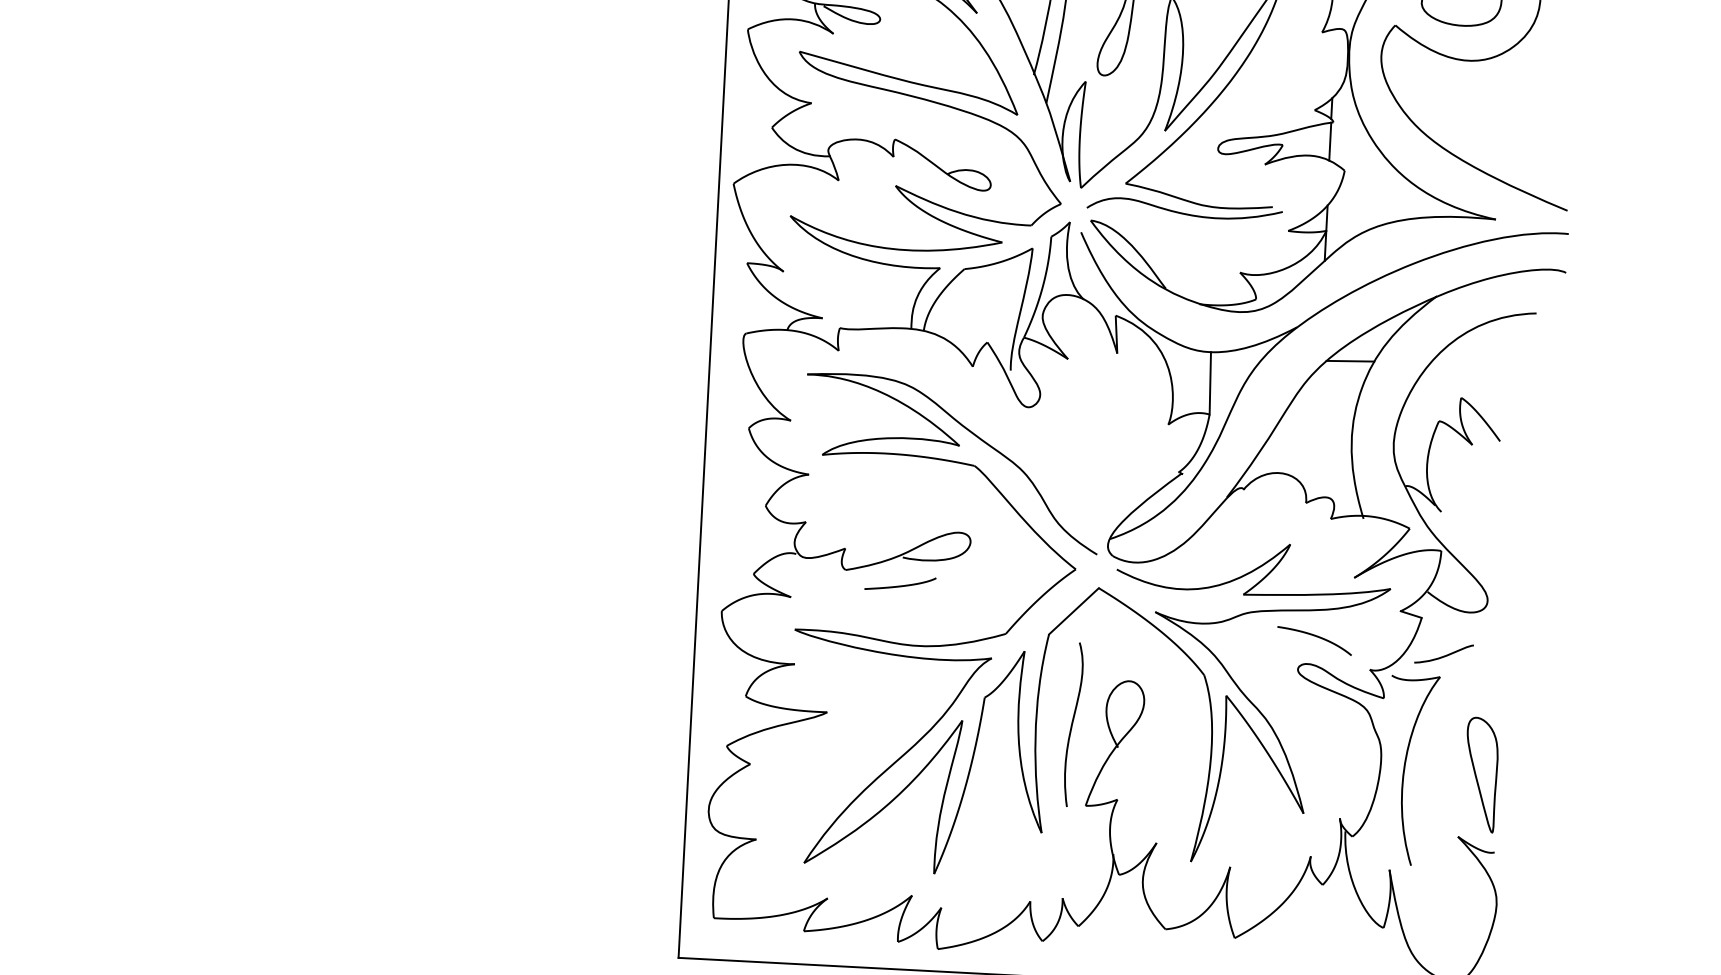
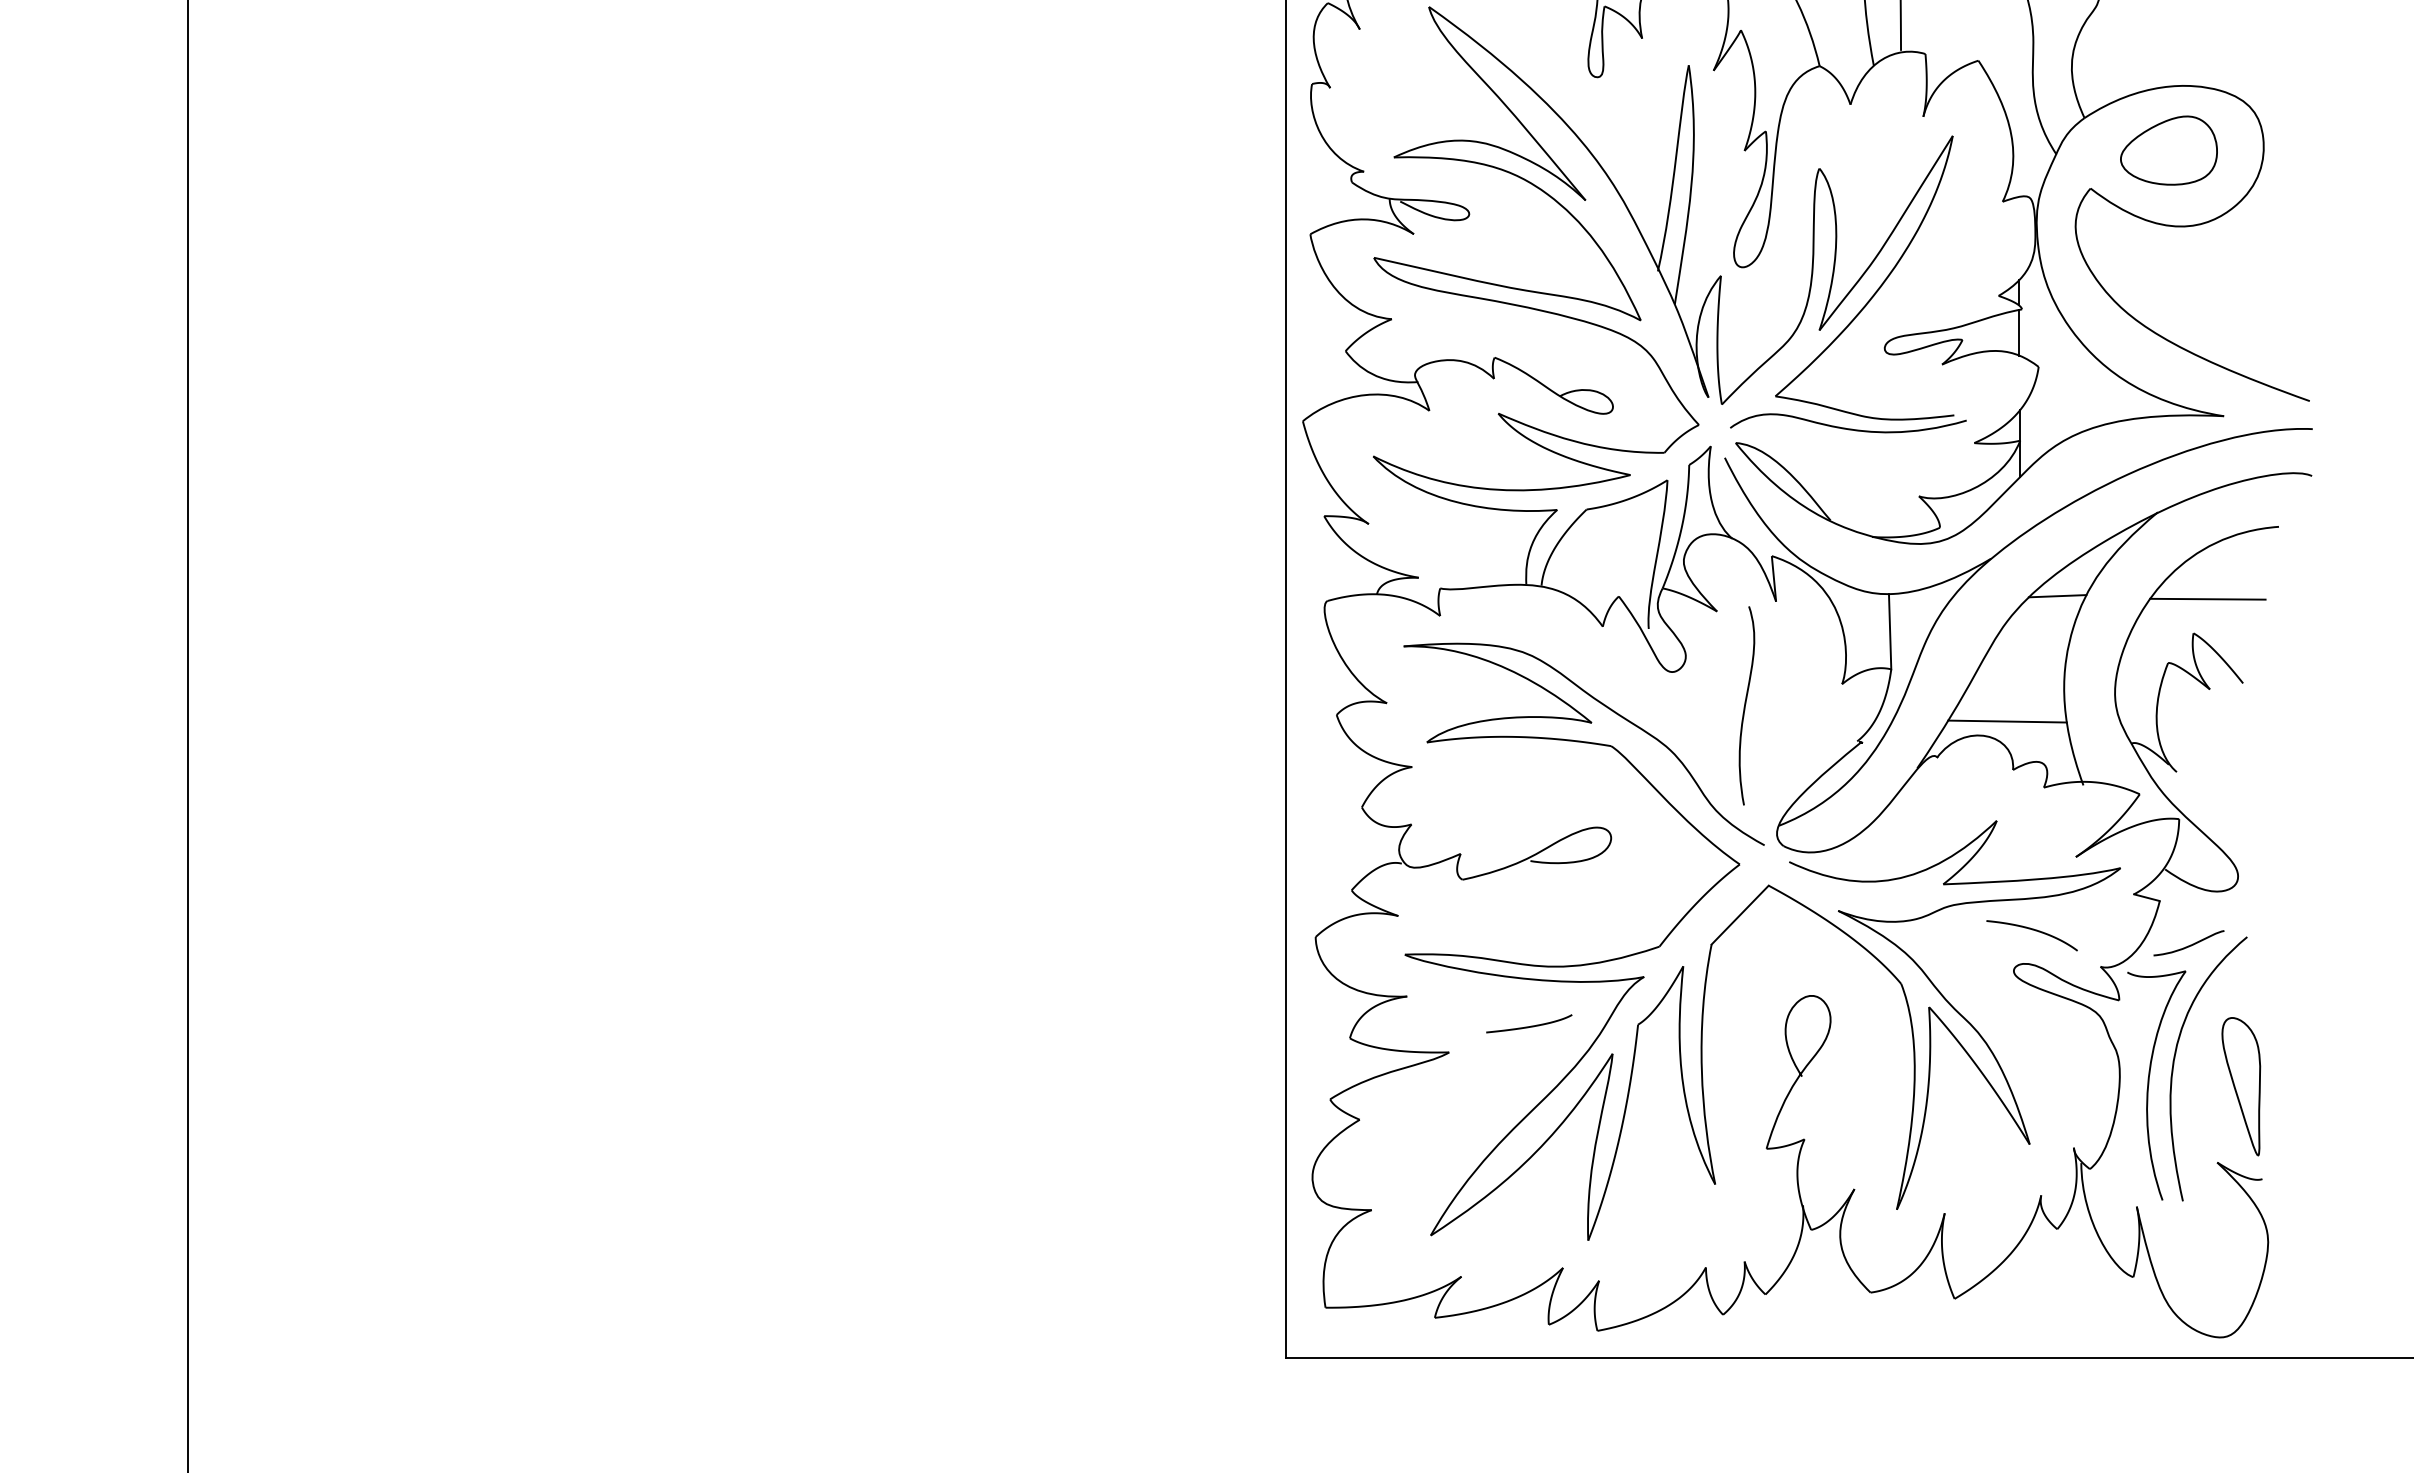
line: (1474, 369) -> (2207, 598), added
line: (1303, 462) -> (2007, 721), added
curve: (901, 585) -> (1530, 1025), moved
curve: (1073, 723) -> (1746, 704), moved
curve: (1426, 754) -> (2174, 1065), added

